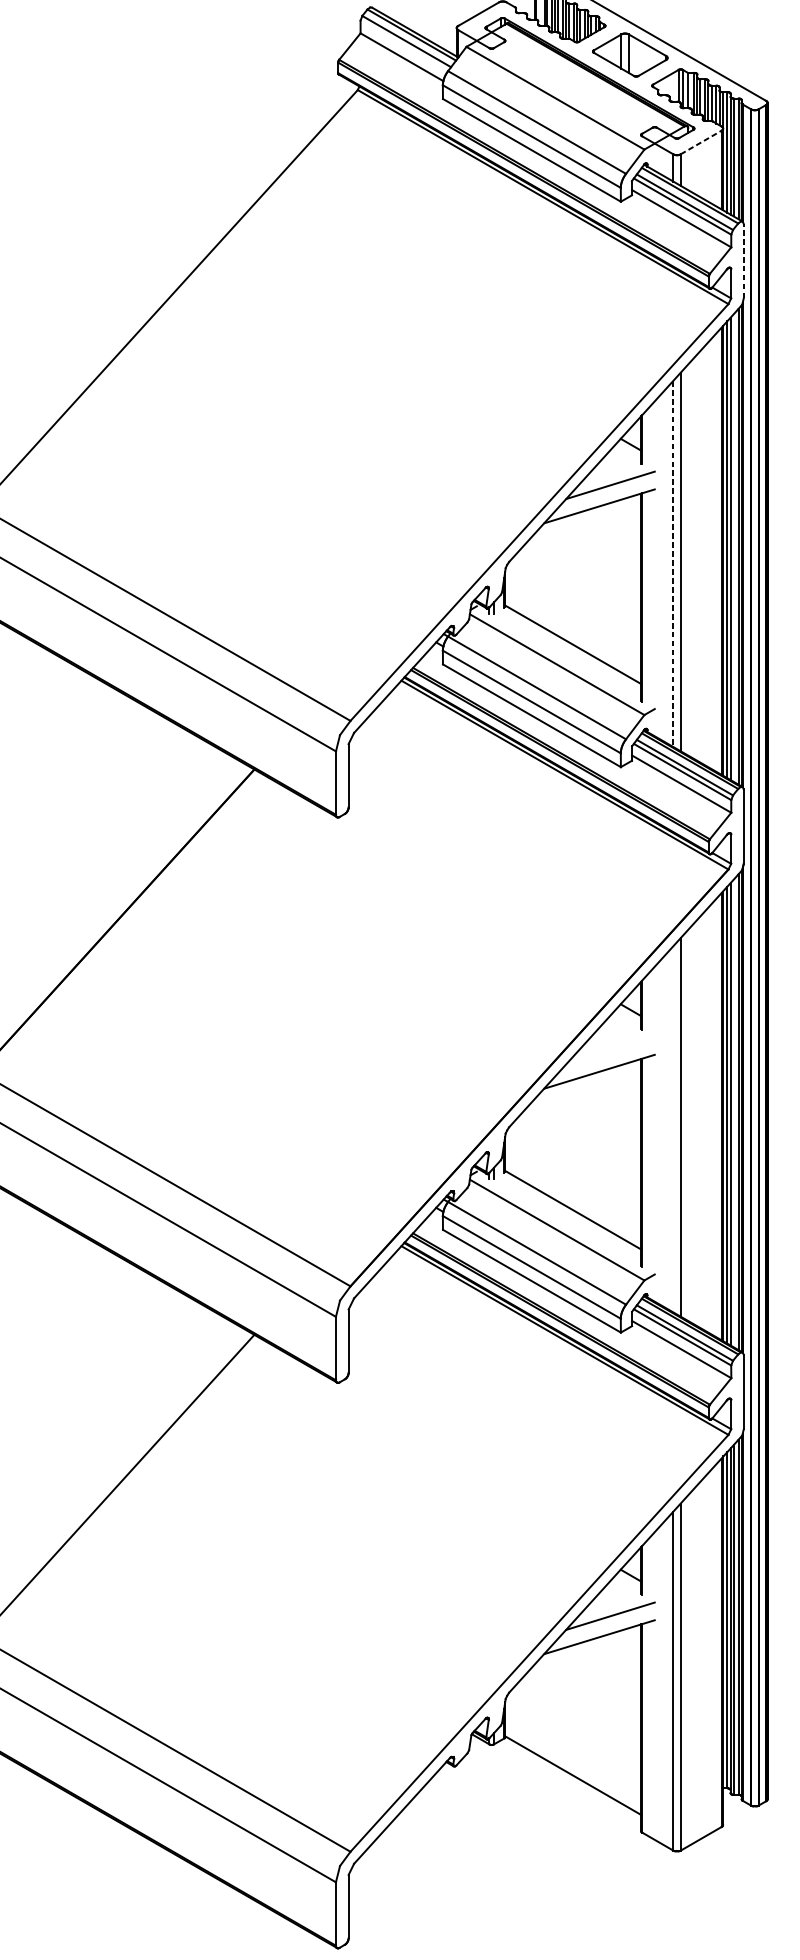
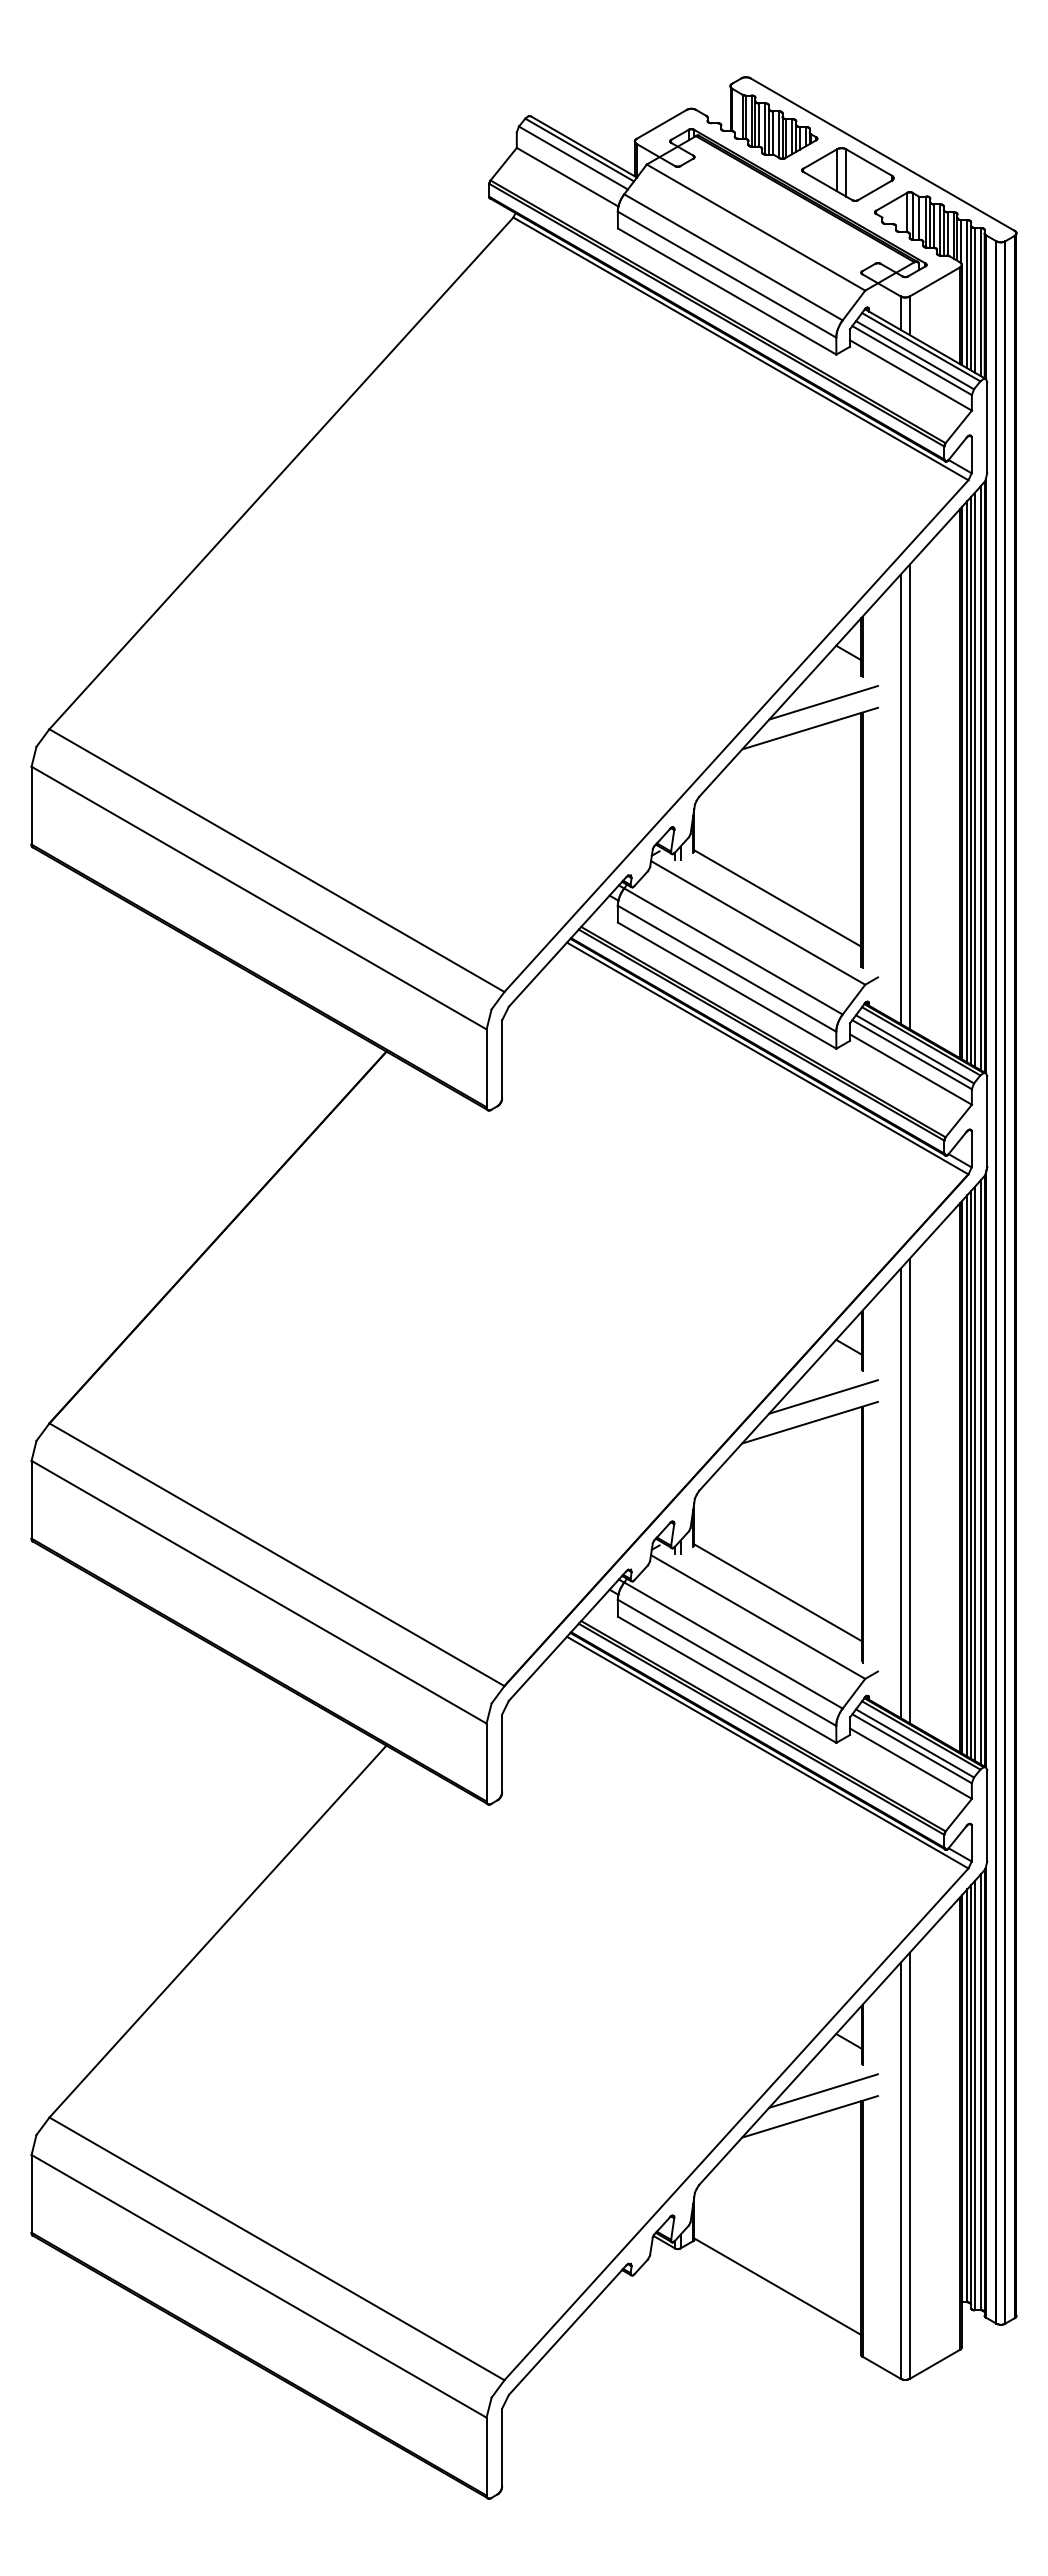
line: (700, 142) -> (934, 281), dashed -> solid
line: (743, 261) -> (987, 427), dashed -> solid
line: (733, 547) -> (974, 779), added
line: (673, 564) -> (900, 799), dashed -> solid
line: (610, 1050) -> (823, 1396), added
line: (733, 1113) -> (974, 1473), added
line: (673, 1129) -> (900, 1493), added

